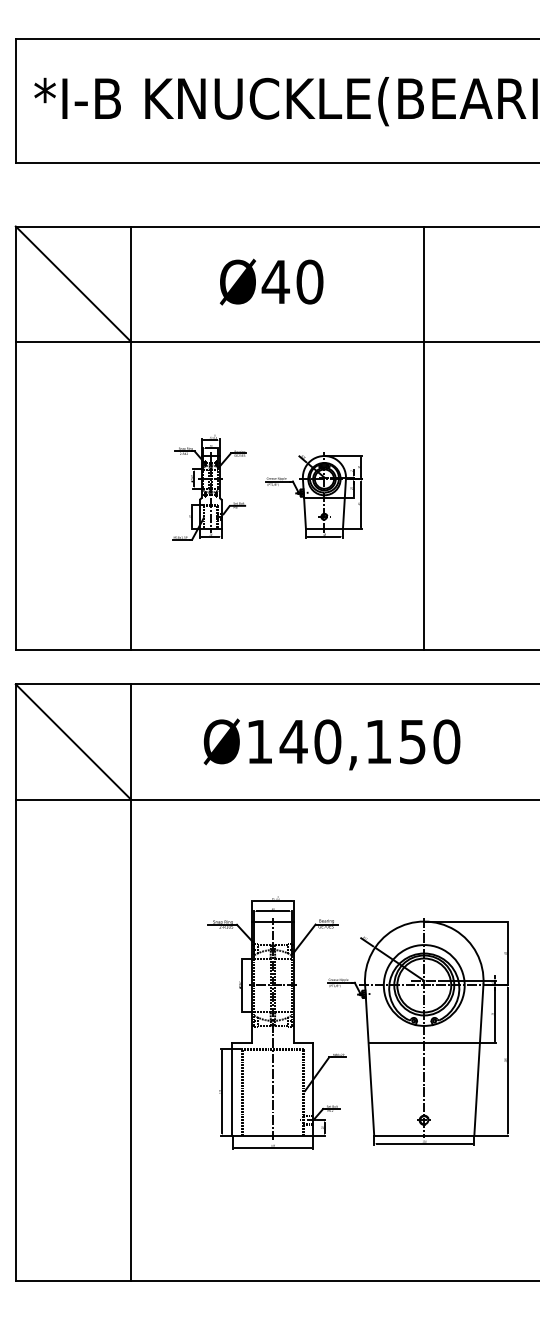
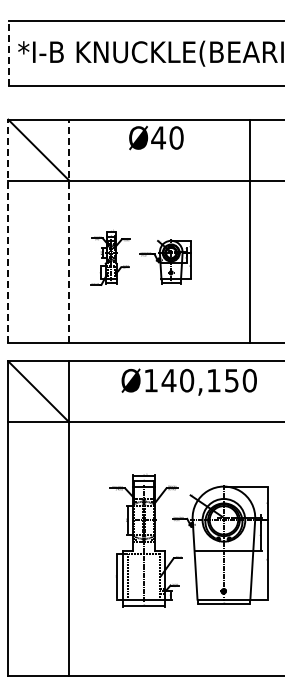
line: (16, 101) -> (8, 53), solid -> dashed
text: (271, 283) -> (156, 138), moved
line: (16, 438) -> (8, 231), solid -> dashed
line: (131, 438) -> (69, 231), solid -> dashed
line: (423, 438) -> (249, 231), moved
text: (330, 743) -> (188, 381), moved

